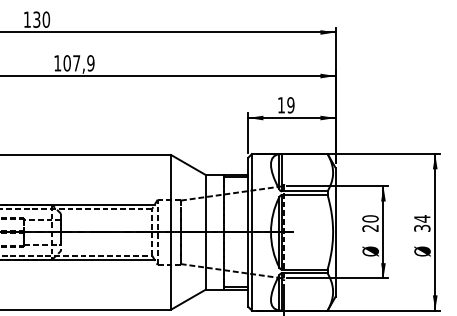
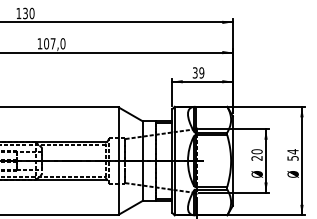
text: (90, 62) -> (62, 43), 107,9 -> 107,0
text: (280, 104) -> (194, 72), 19 -> 39
text: (421, 228) -> (292, 158), 34 -> 54

